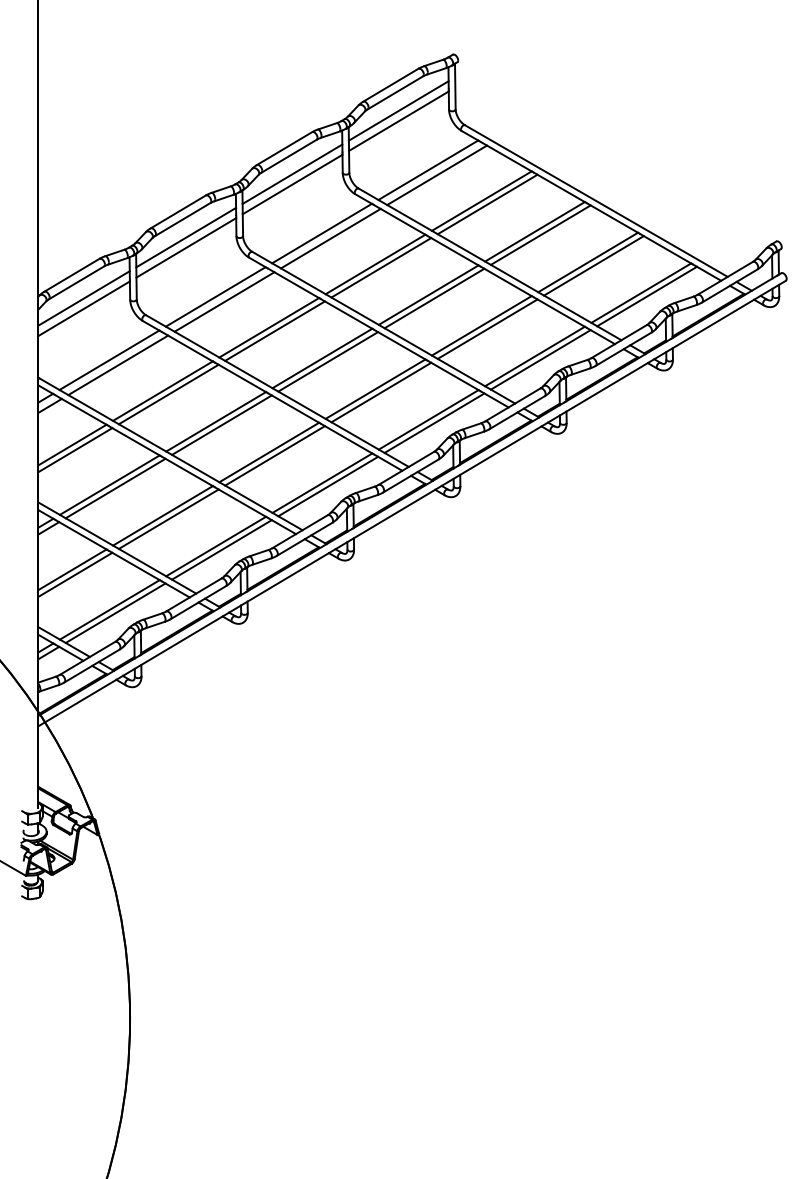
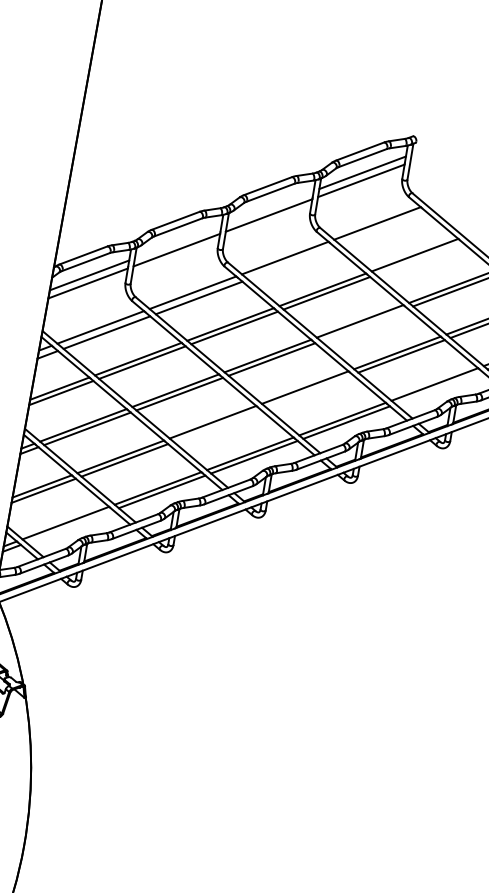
line: (292, 173) -> (270, 206), removed
line: (437, 175) -> (383, 228), removed
line: (487, 204) -> (419, 258), removed
line: (186, 237) -> (178, 242), removed
line: (330, 238) -> (291, 263), removed
line: (434, 298) -> (364, 324), removed
line: (540, 359) -> (438, 387), removed
line: (381, 392) -> (309, 391), removed
line: (274, 455) -> (216, 425), removed
line: (115, 612) -> (69, 525), removed

